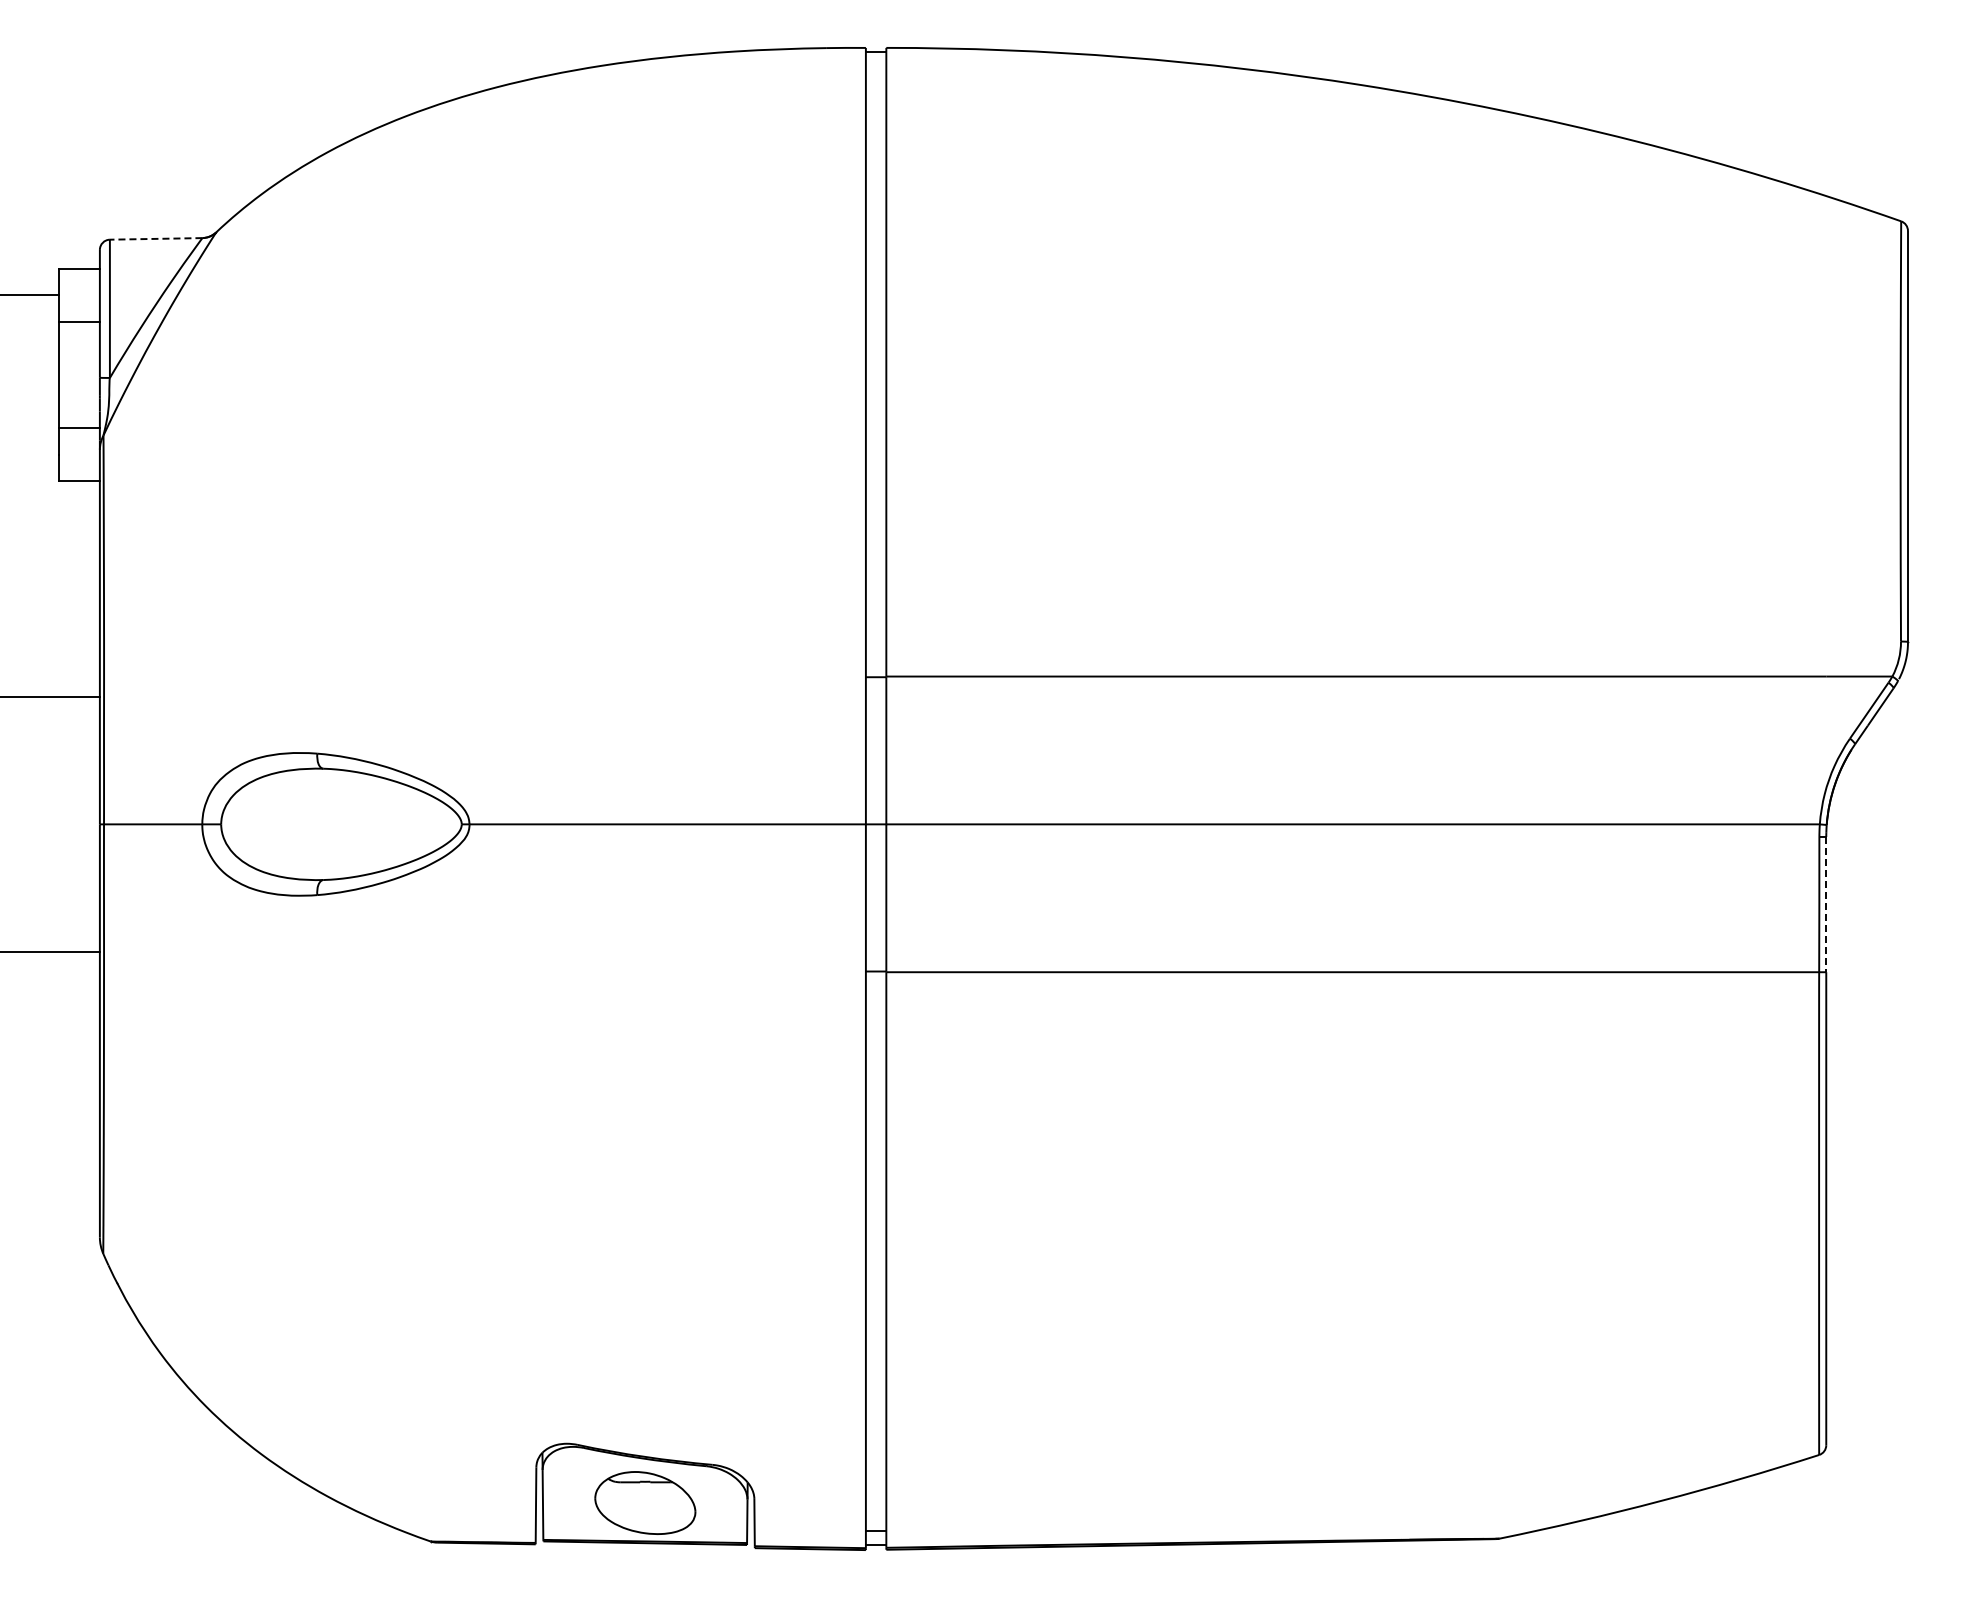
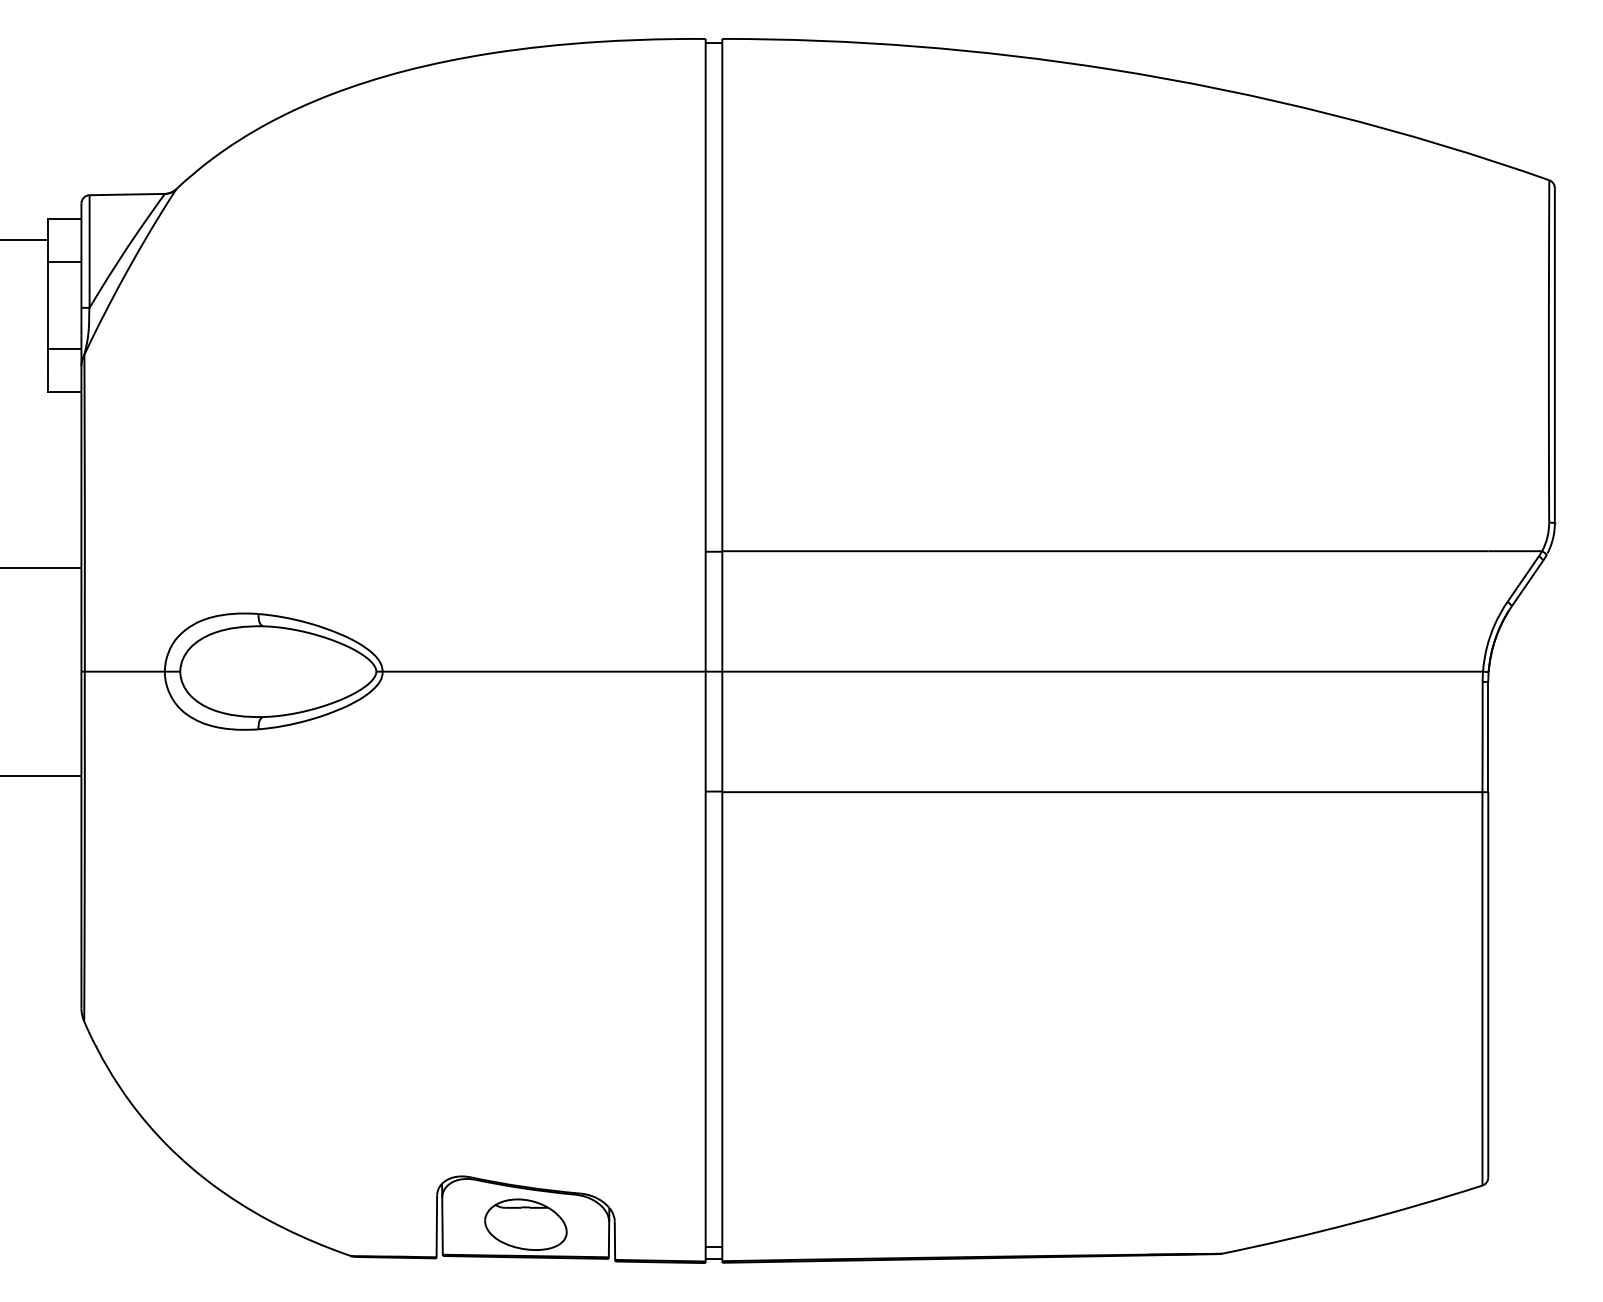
line: (155, 238) -> (126, 194), dashed -> solid
line: (1826, 904) -> (1488, 736), dashed -> solid

